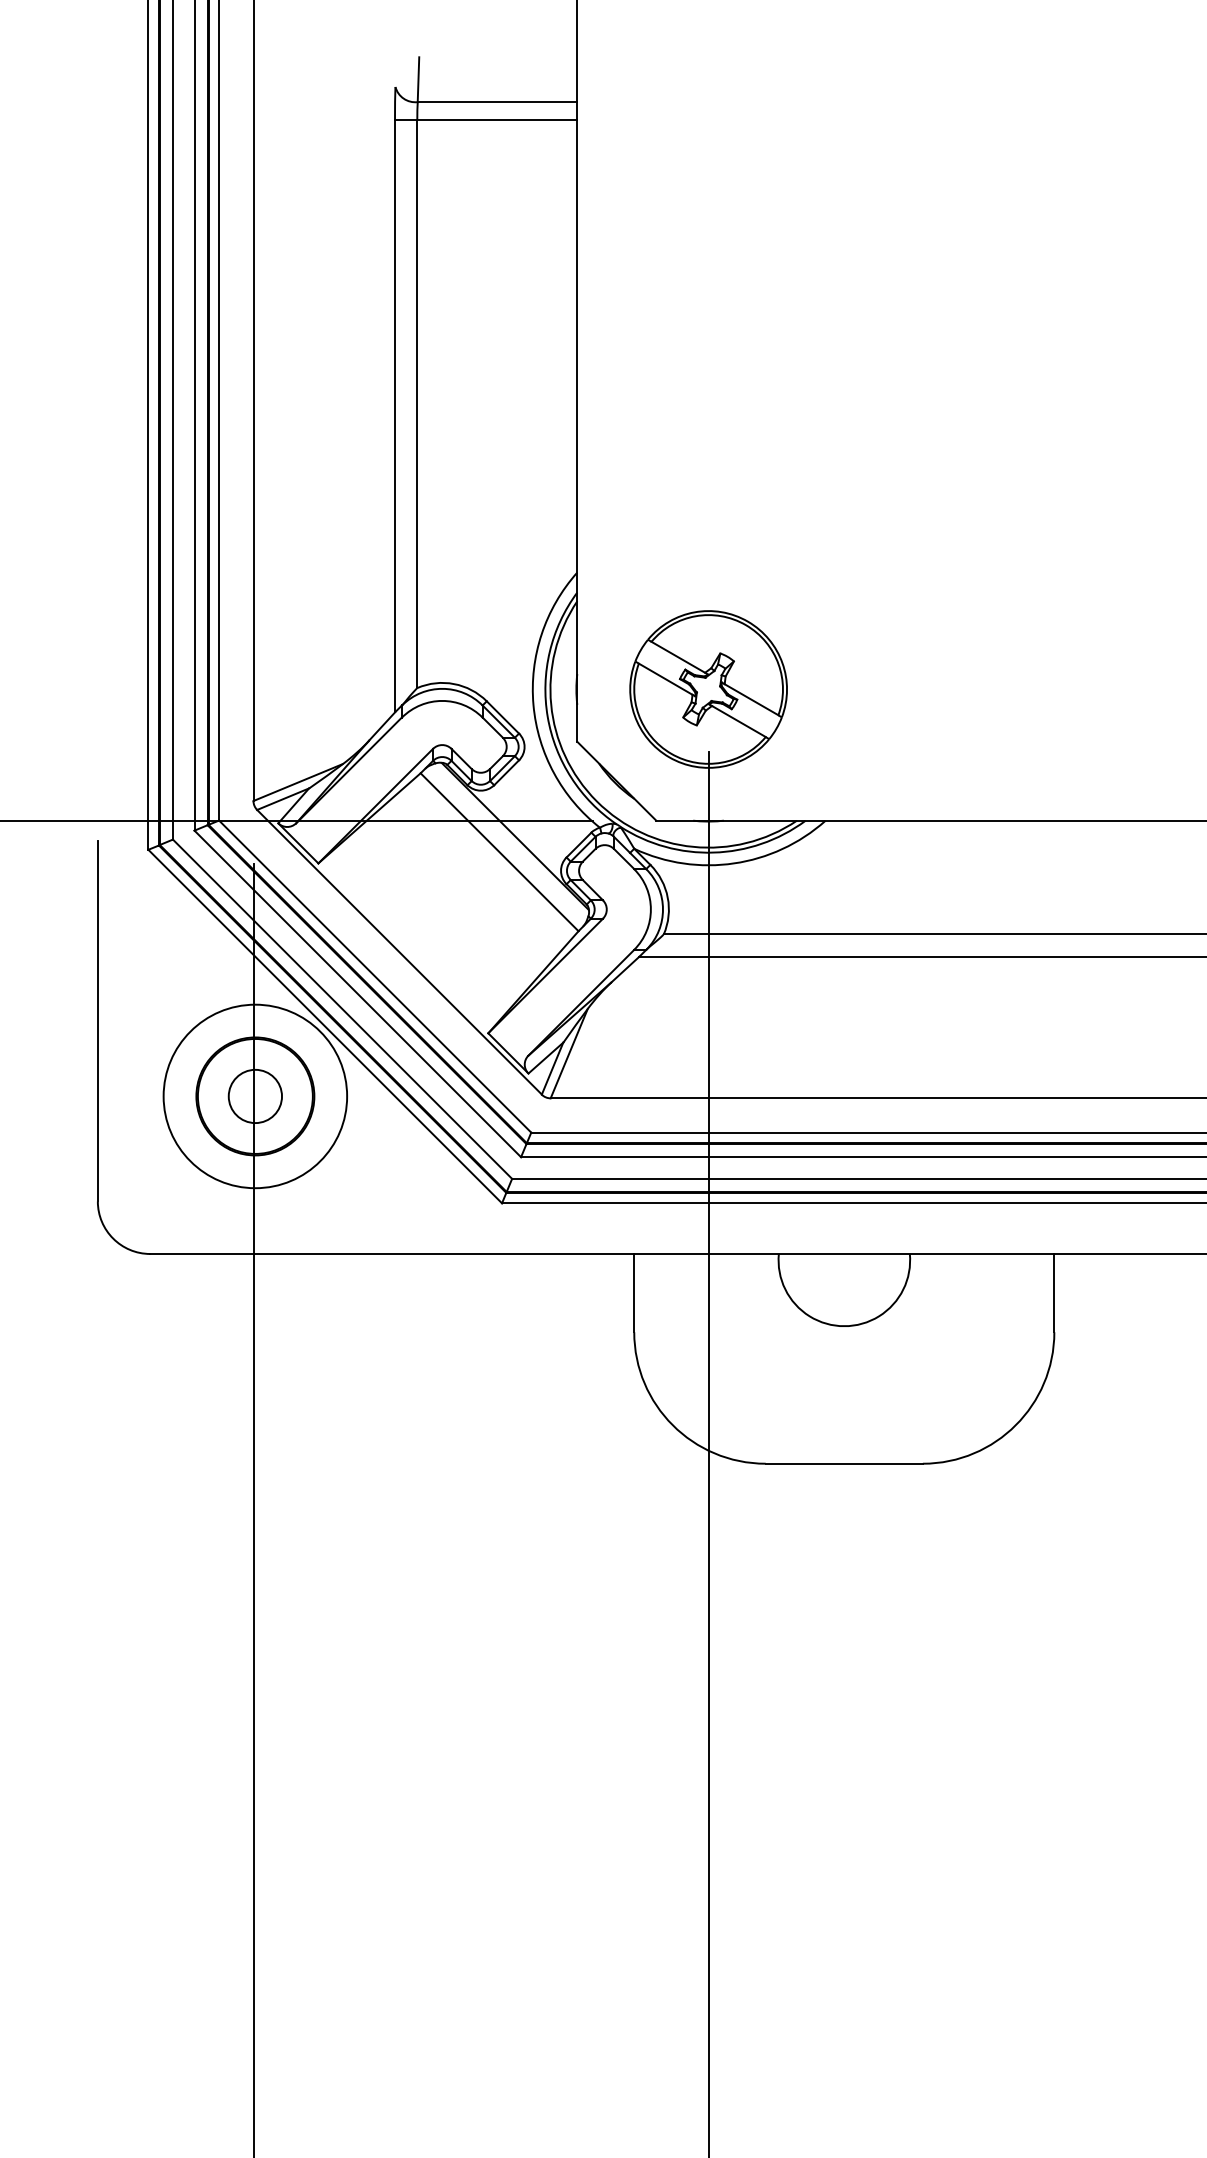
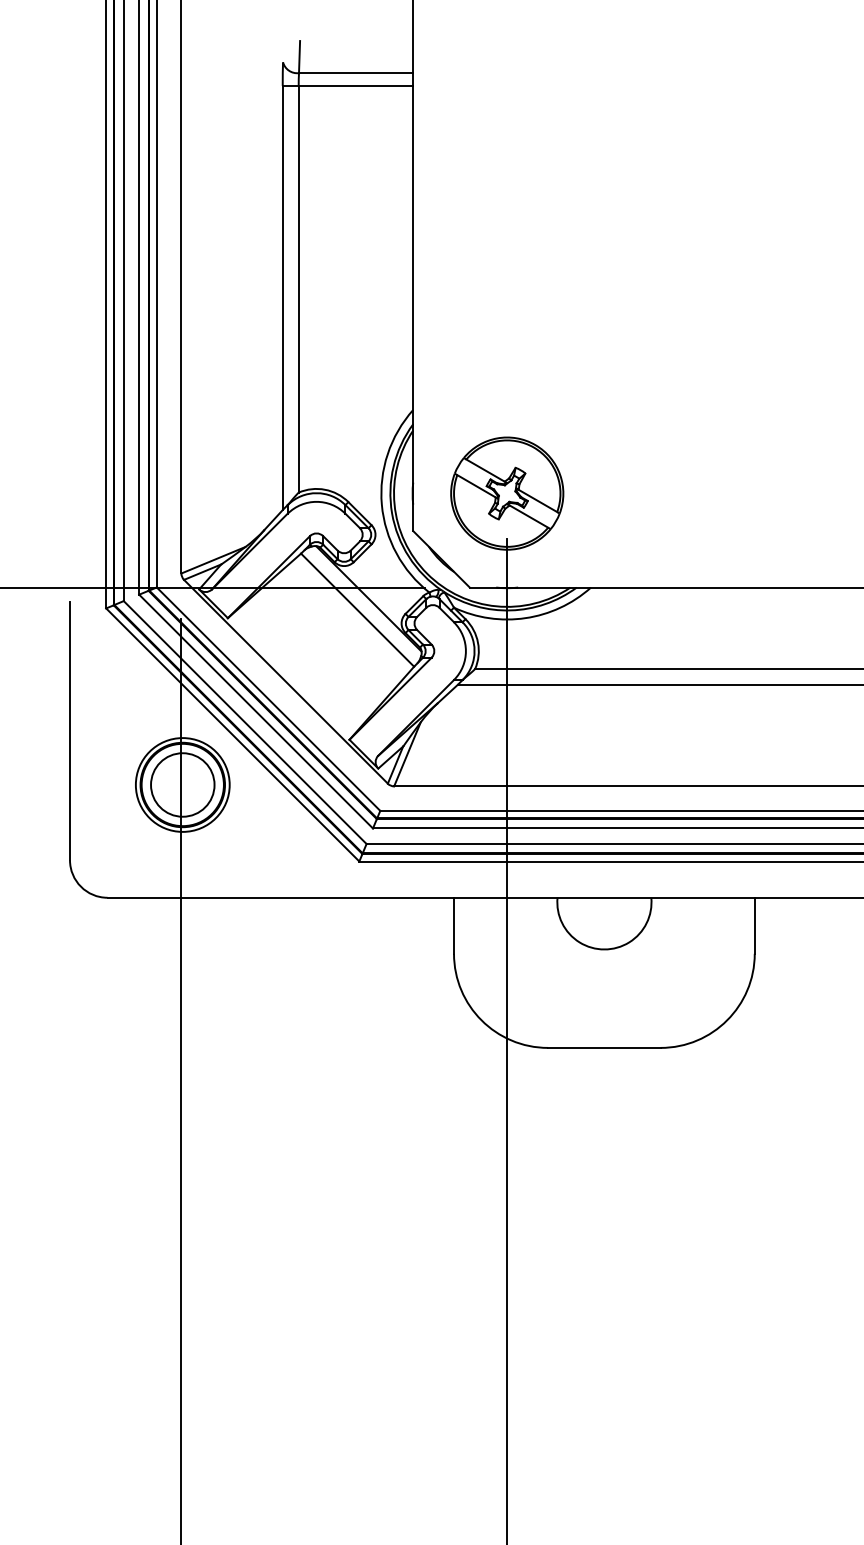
circle: (254, 1095) -> (182, 784), size x0.71
circle: (255, 1096) -> (182, 785), size x1.67

